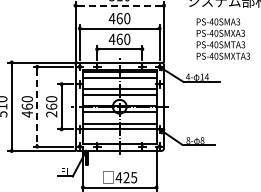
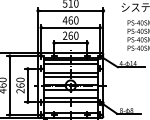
line: (120, 5) -> (71, 10), dashed -> solid
text: (111, 38) -> (64, 35), 460 -> 260
line: (37, 106) -> (10, 85), dashed -> solid

